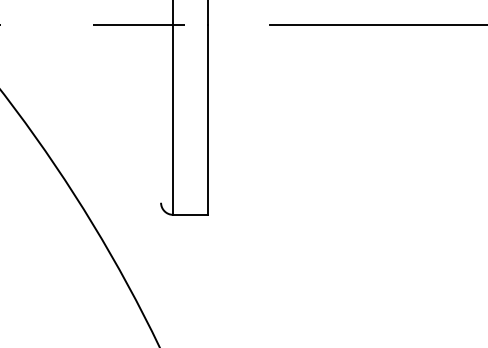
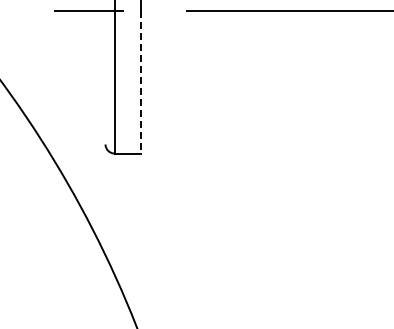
line: (207, 120) -> (140, 82), solid -> dashed

